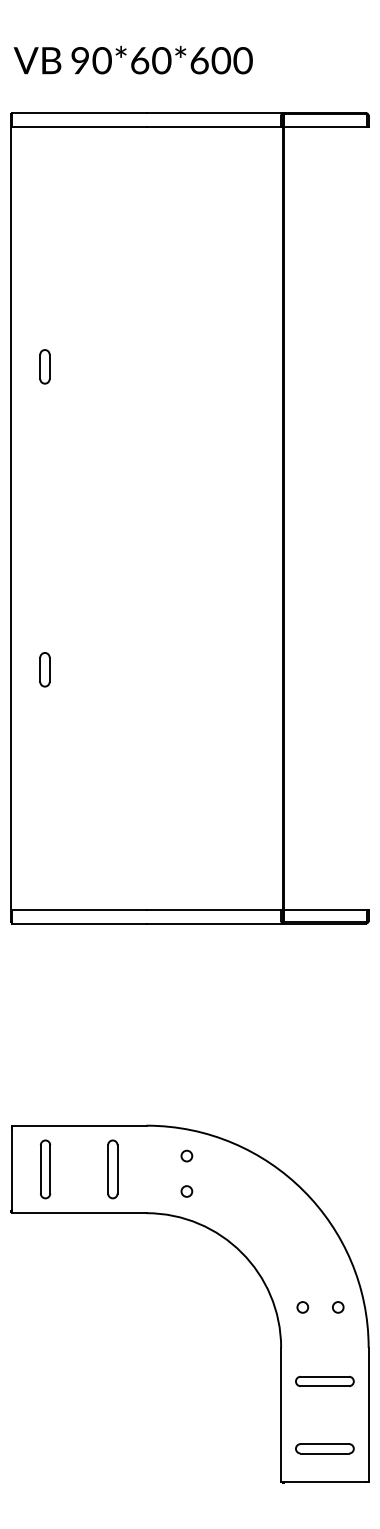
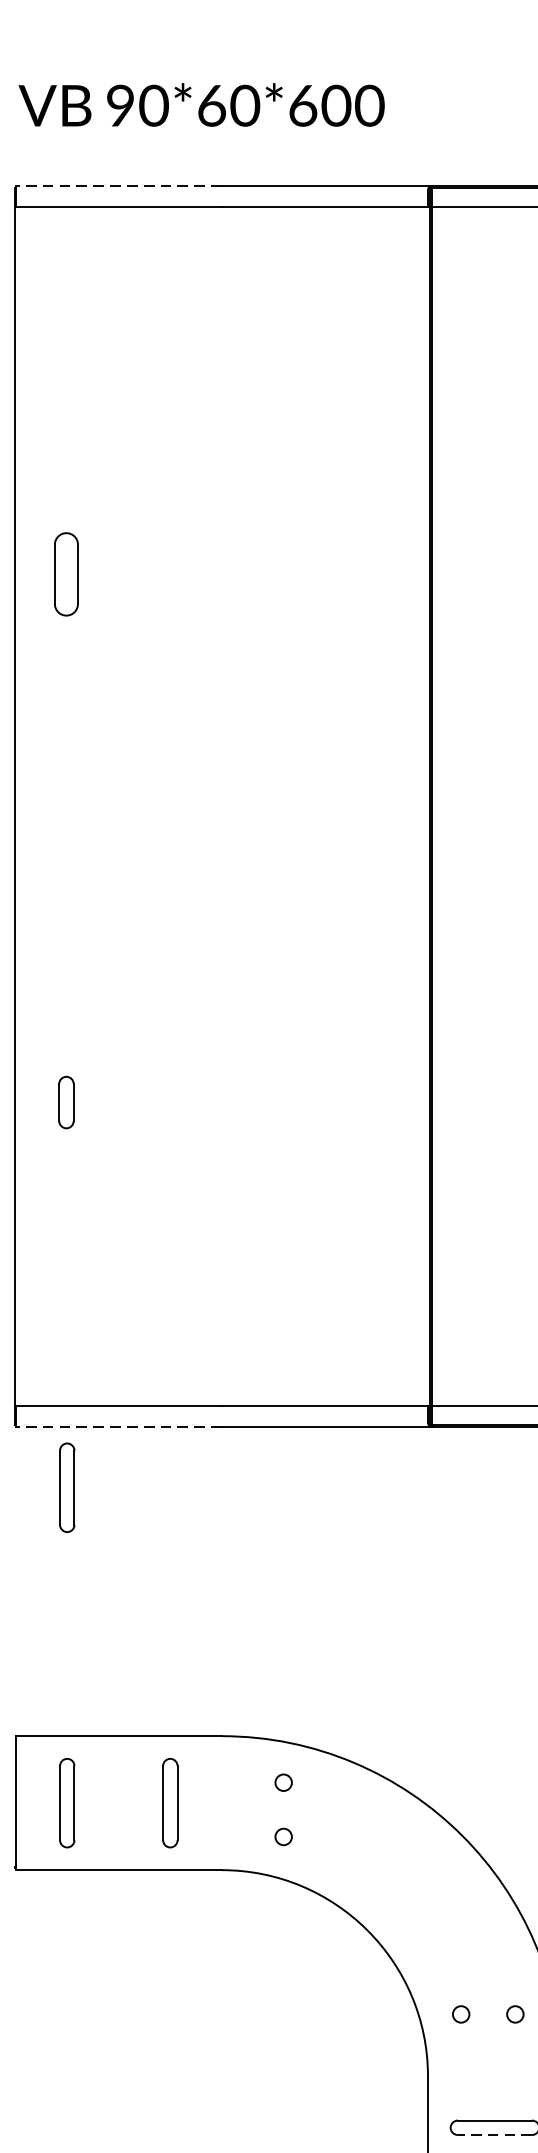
line: (78, 113) -> (117, 186), solid -> dashed
part: (44, 366) -> (65, 573), size x1.6
part: (44, 669) -> (65, 1102), moved
line: (78, 923) -> (117, 1426), solid -> dashed
part: (45, 963) -> (67, 1487), added
line: (324, 1386) -> (494, 2135), solid -> dashed

